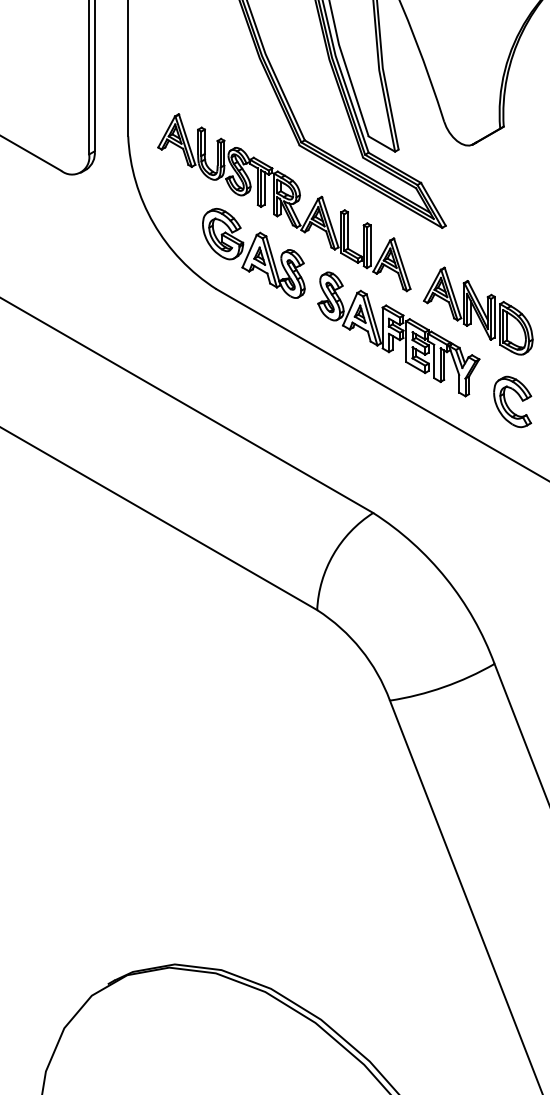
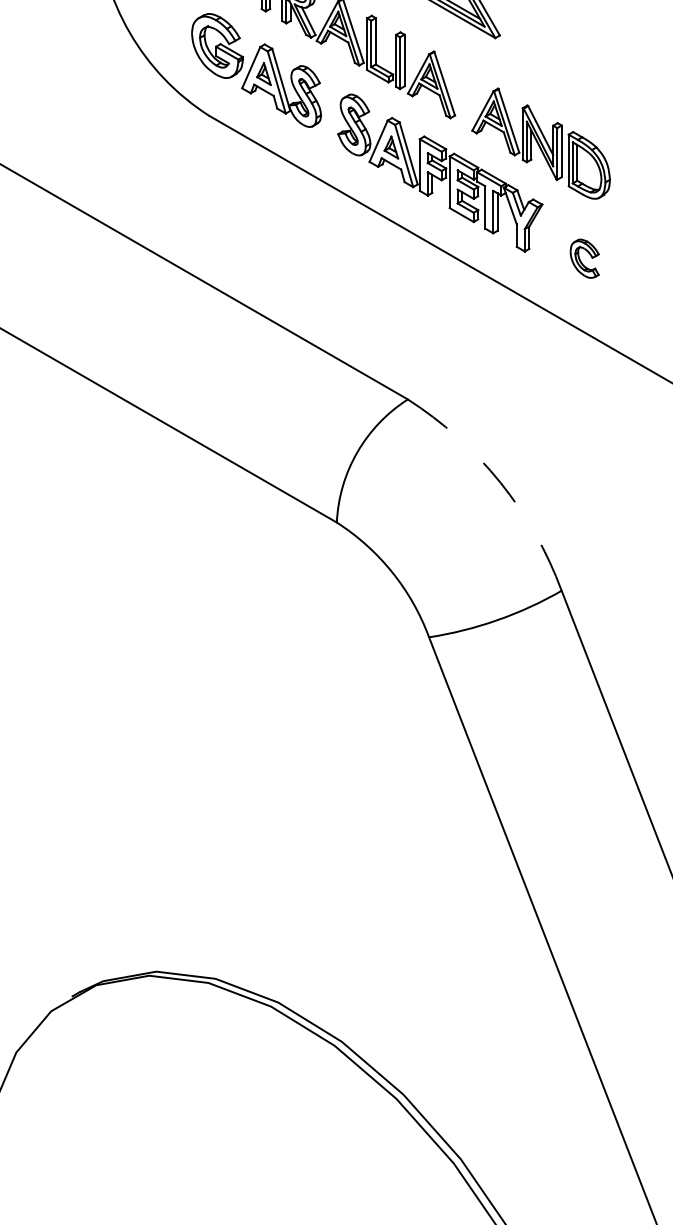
part: (512, 401) -> (584, 258), size x0.6
arc: (446, 578) -> (500, 482), solid -> dashed

